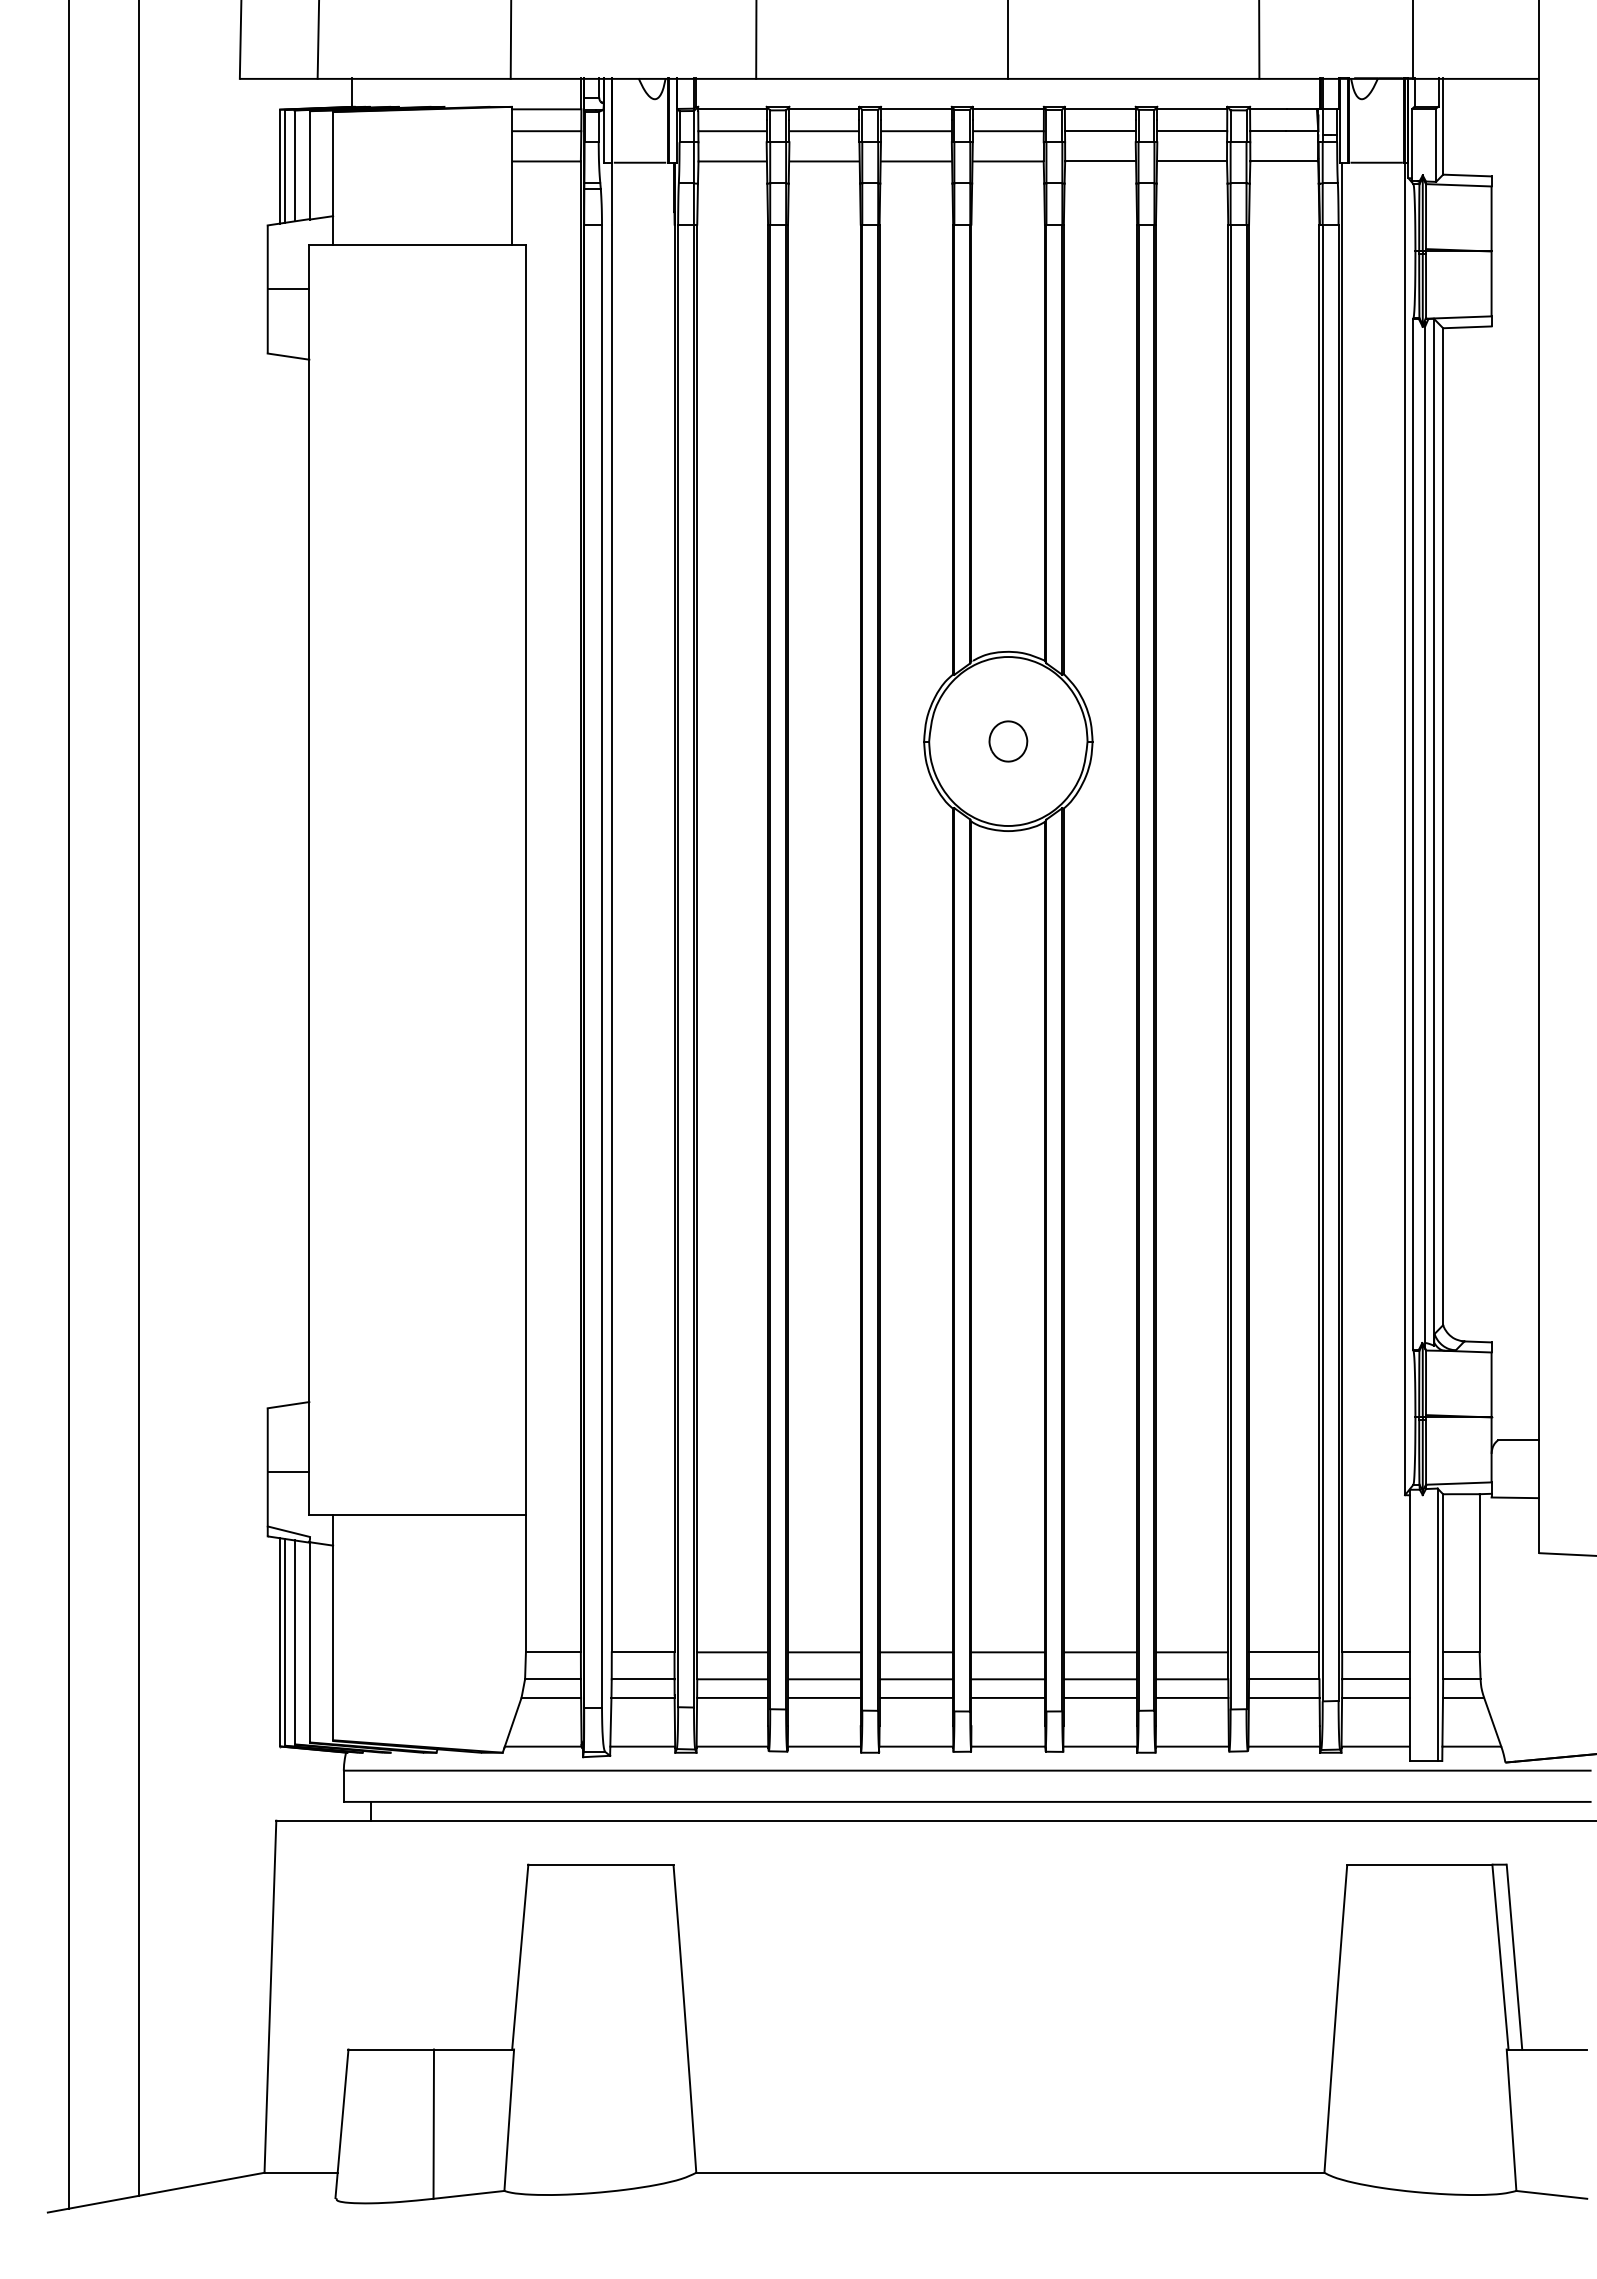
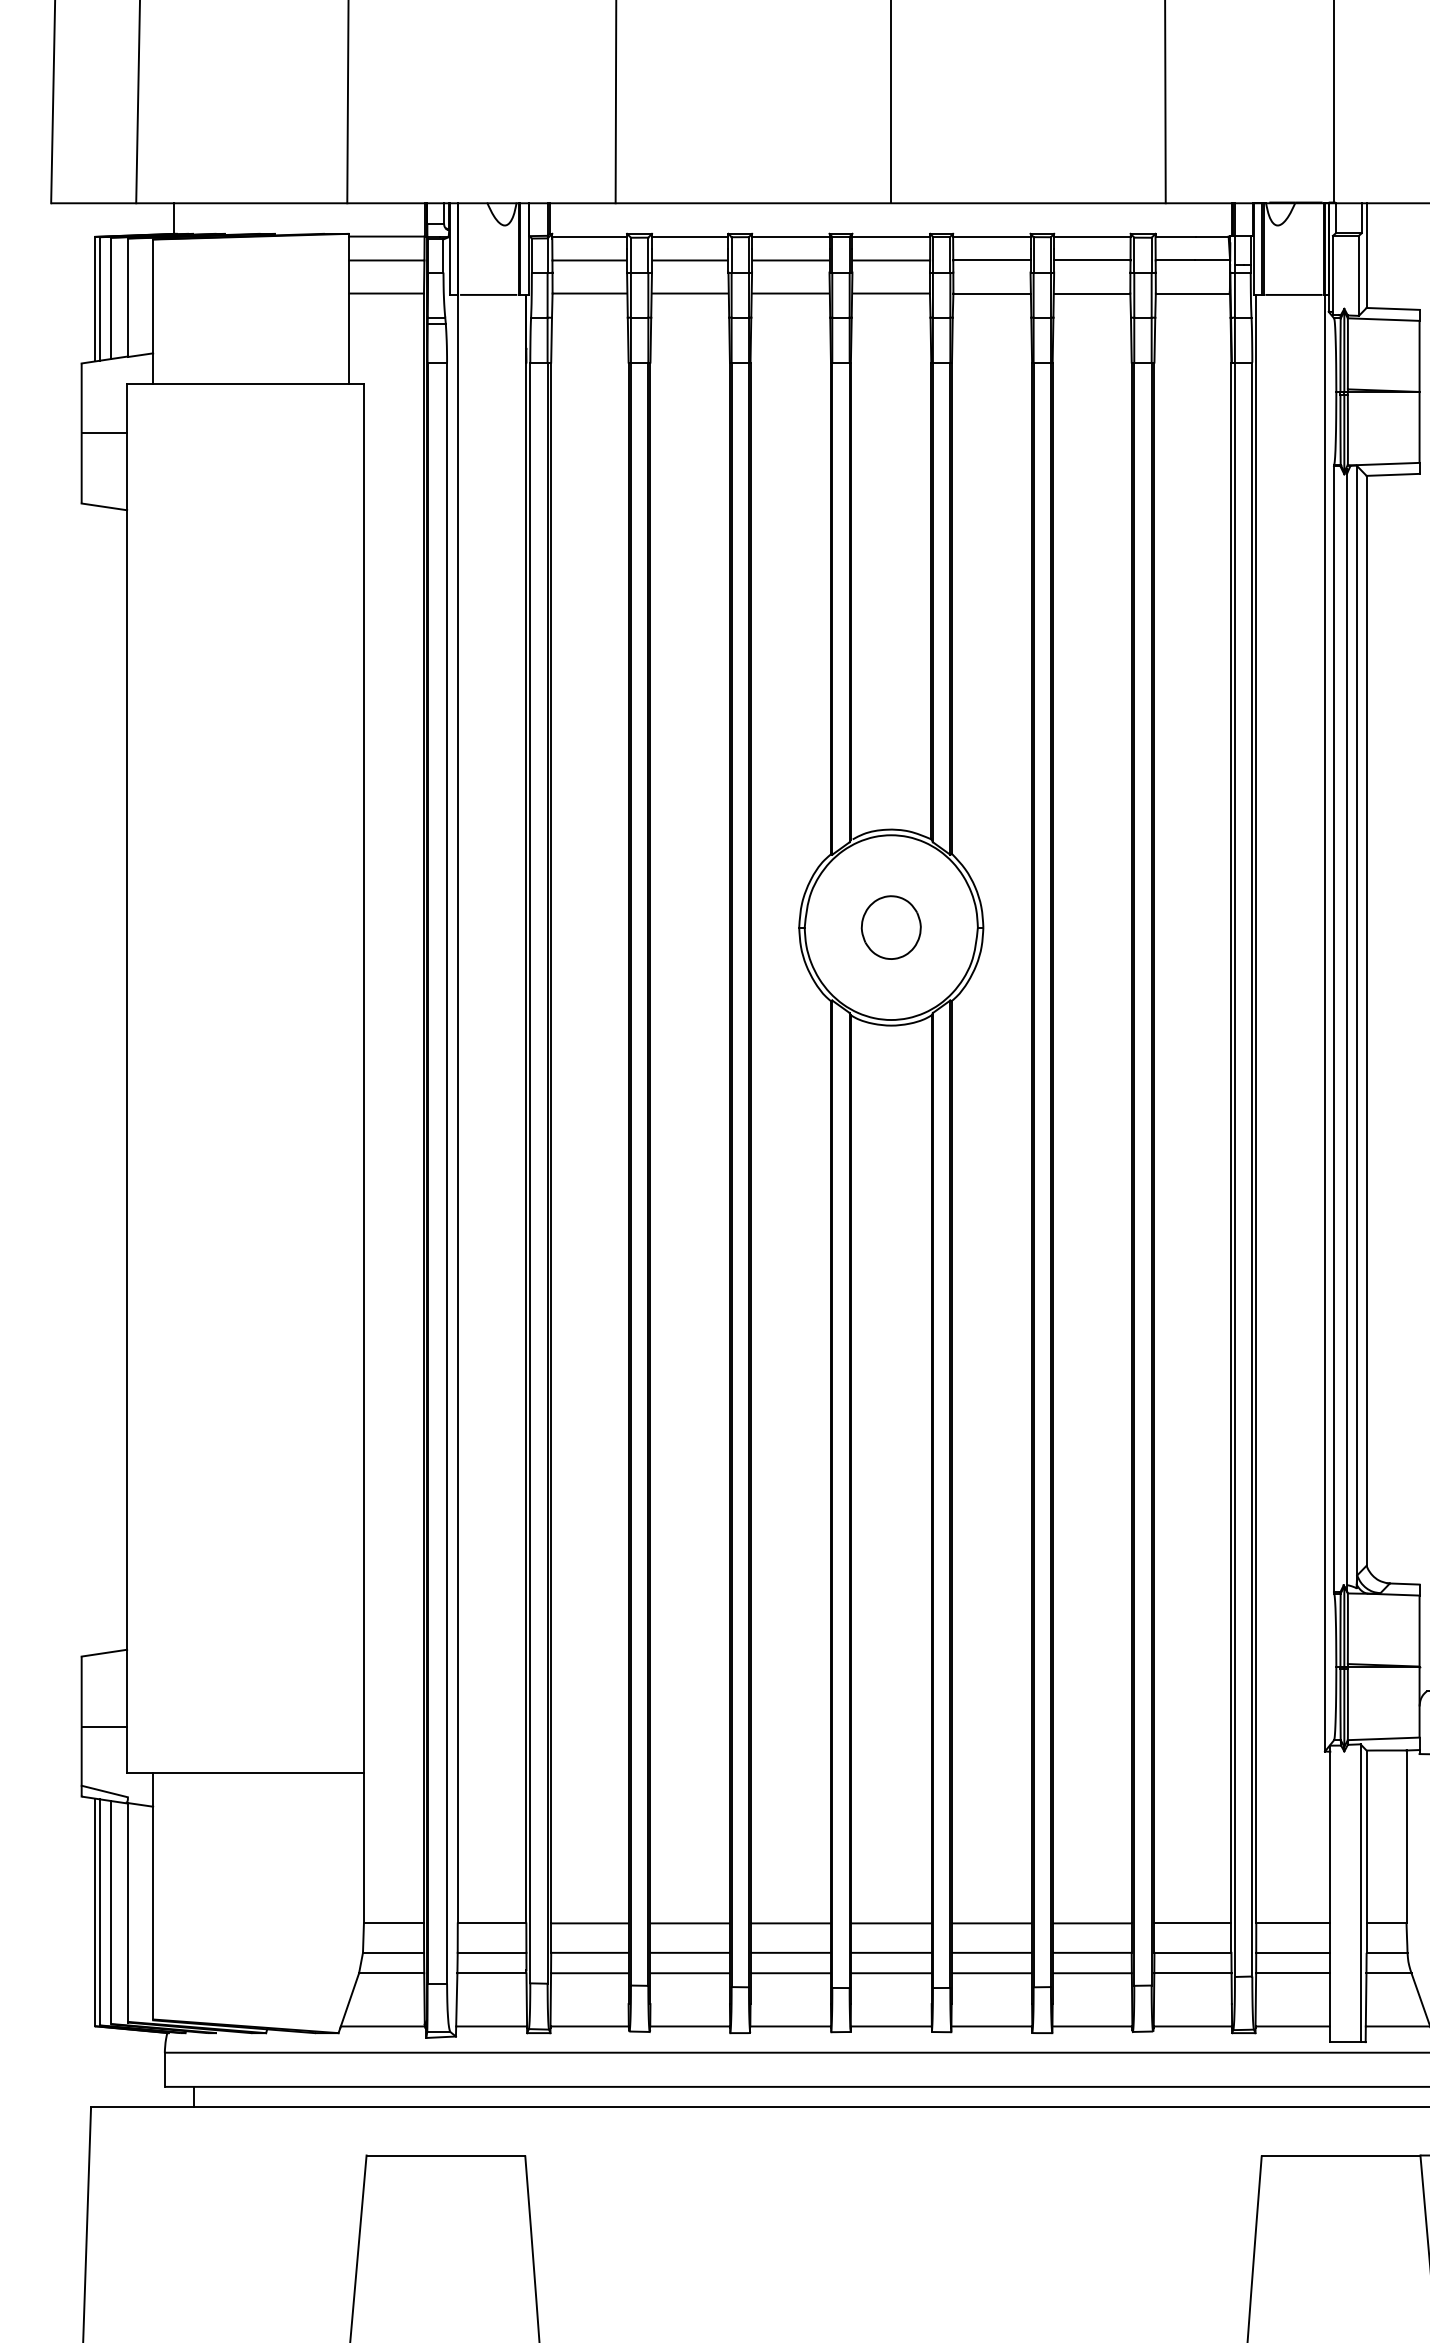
part: (1008, 741) -> (891, 927), size x1.43

